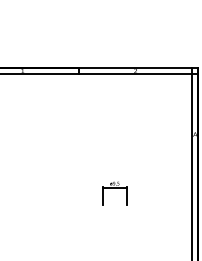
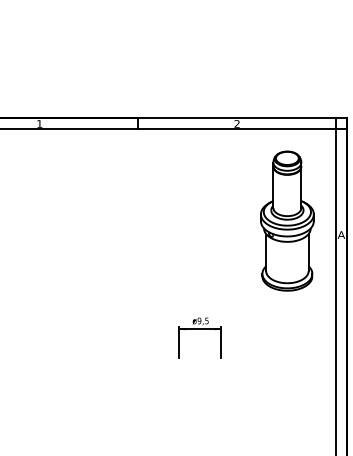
part: (164, 126) -> (287, 221), added

